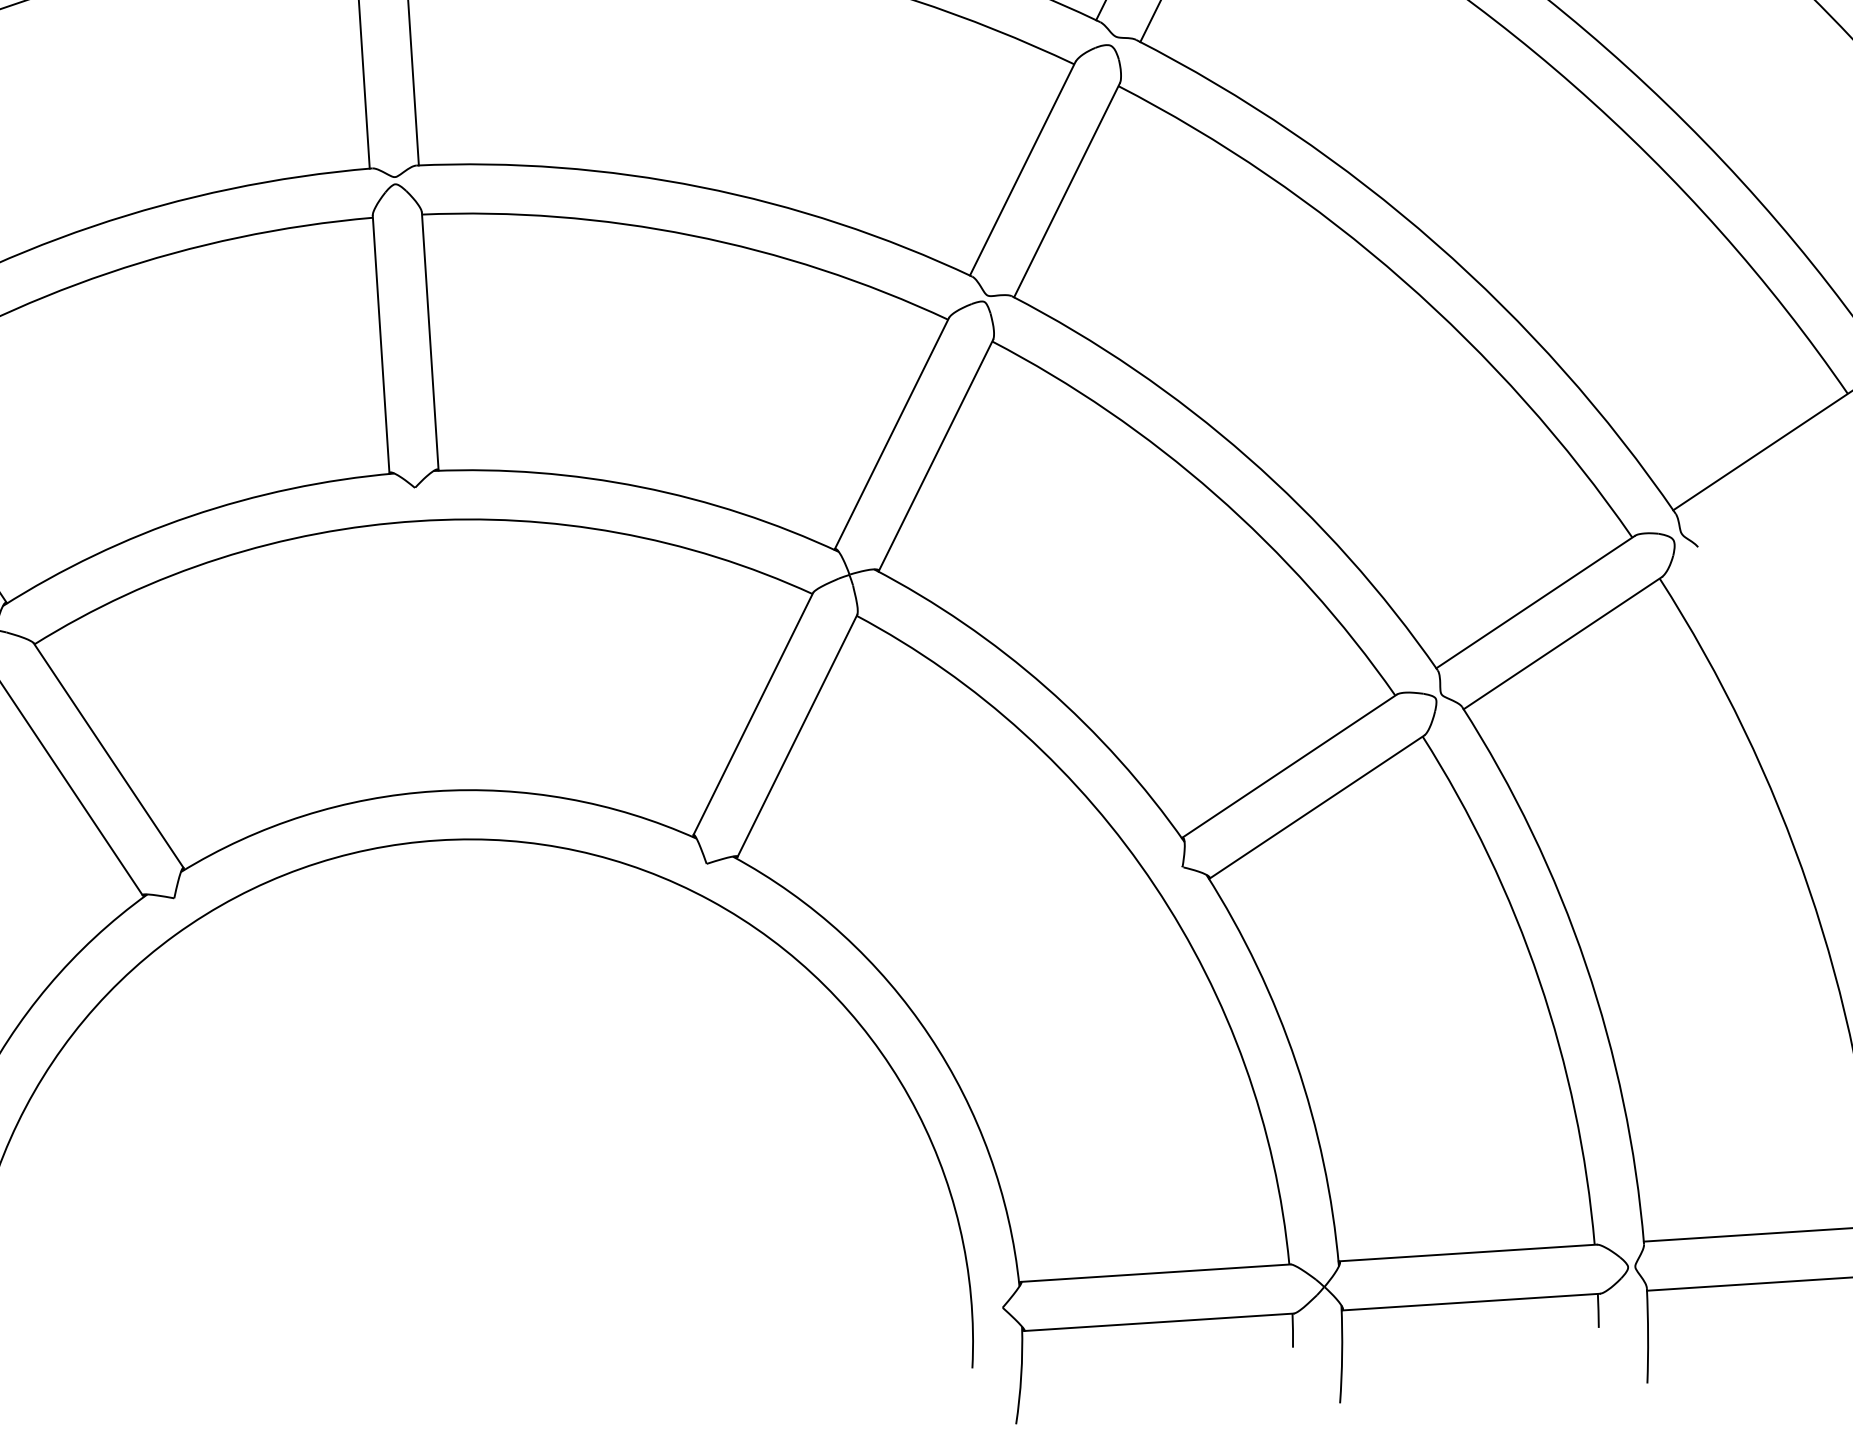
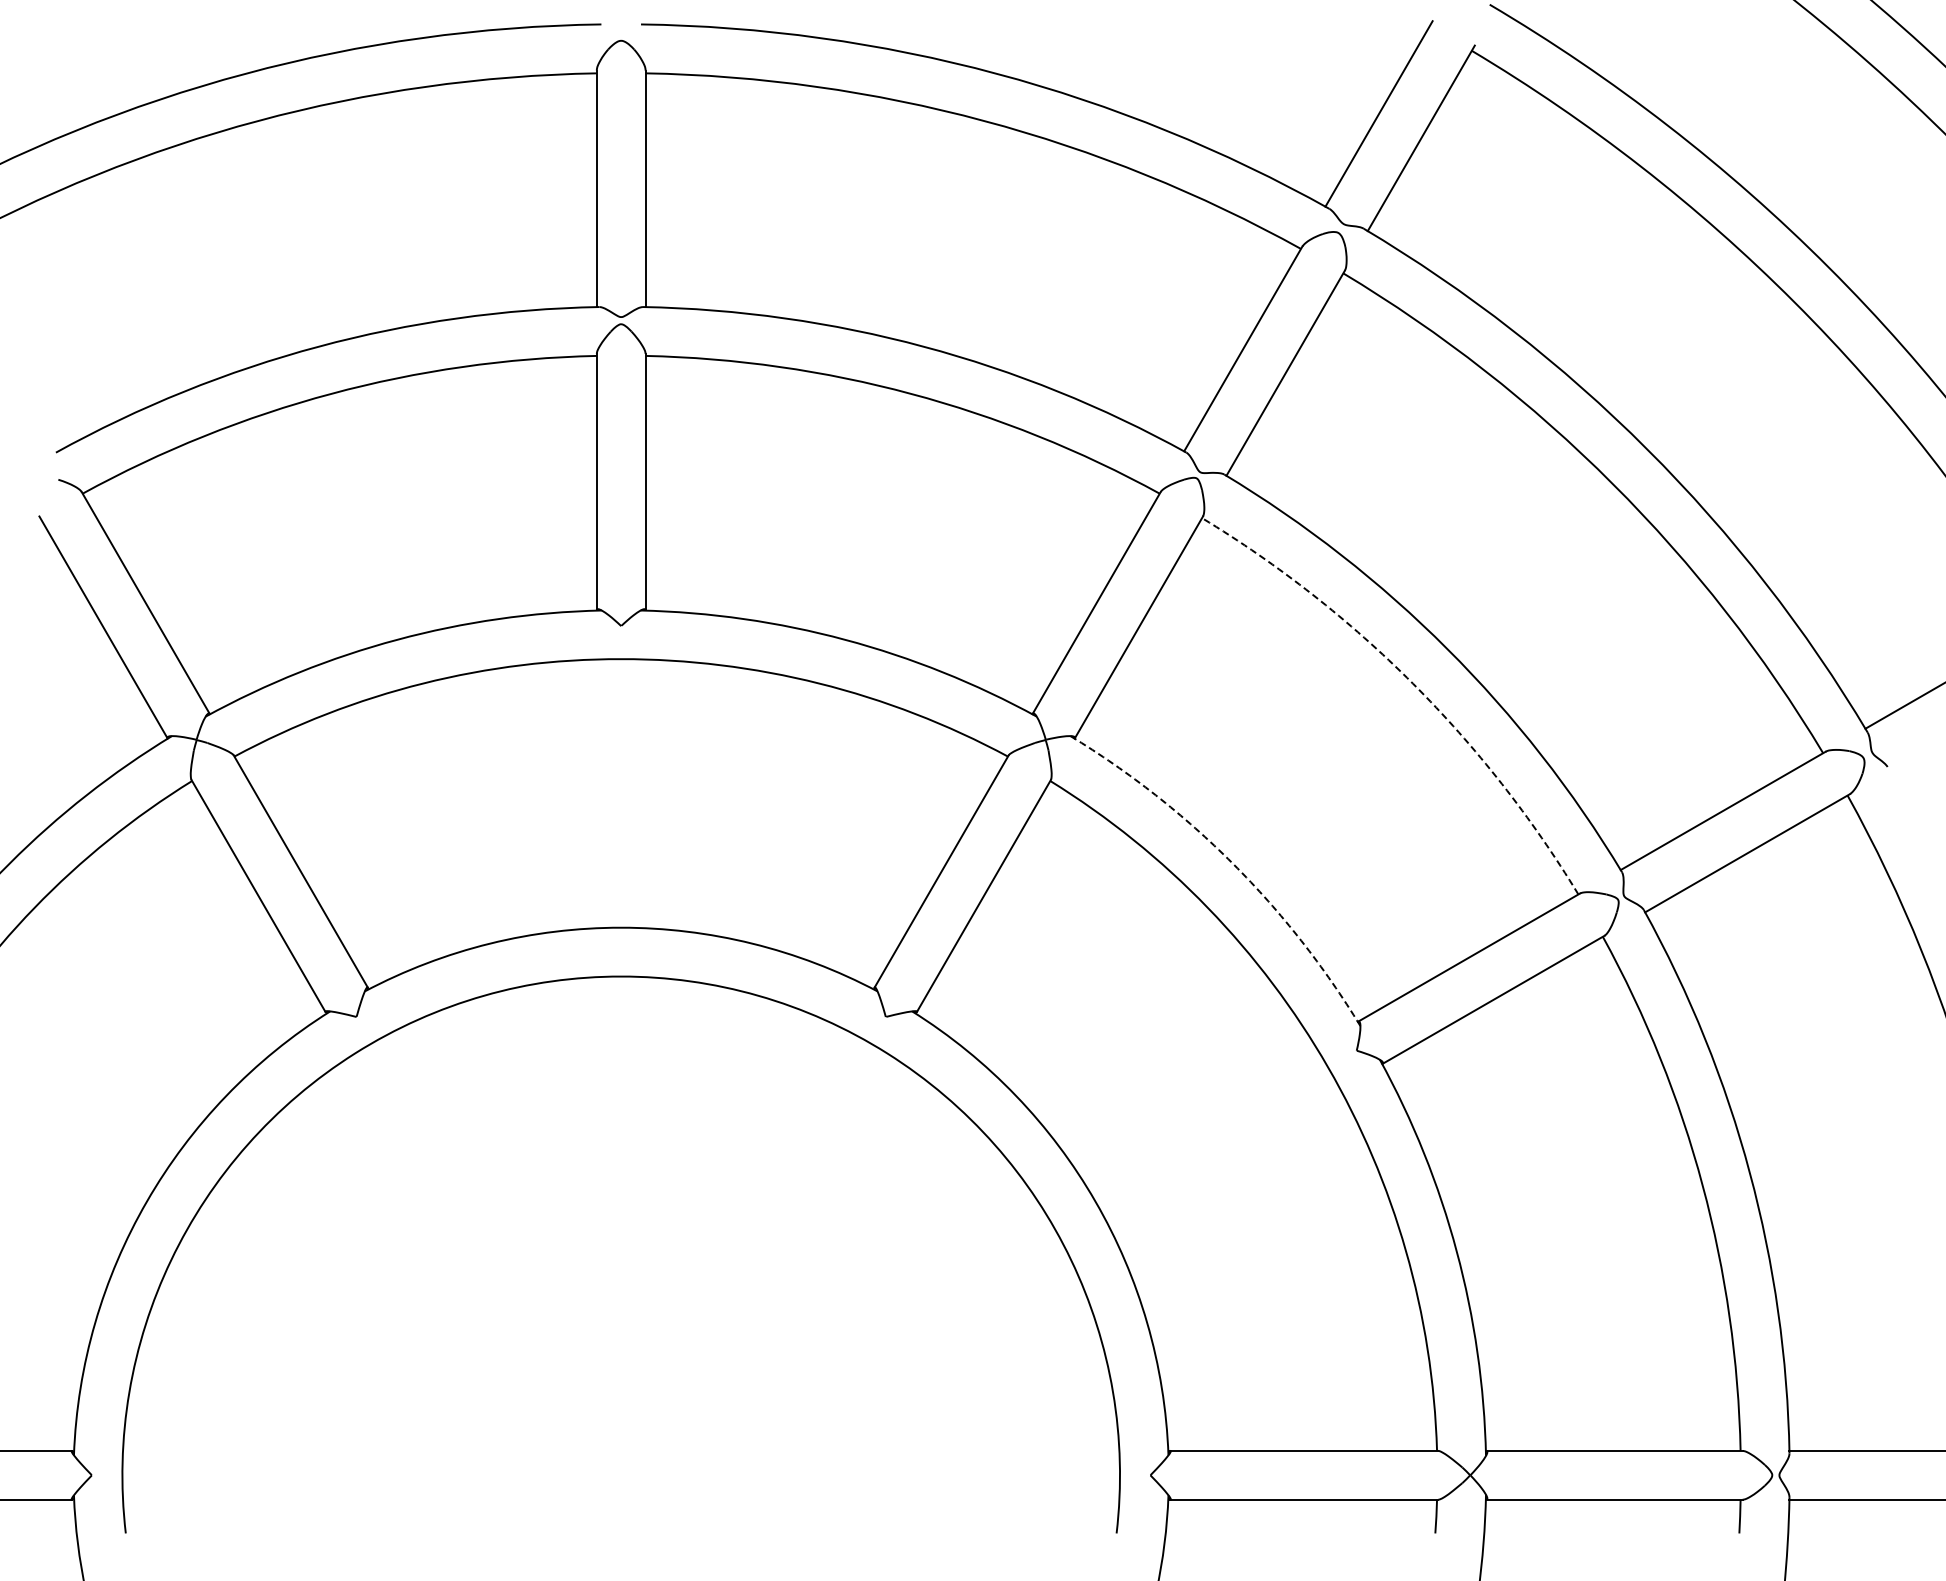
arc: (1214, 494) -> (1412, 683), solid -> dashed
arc: (1045, 686) -> (1232, 863), solid -> dashed

